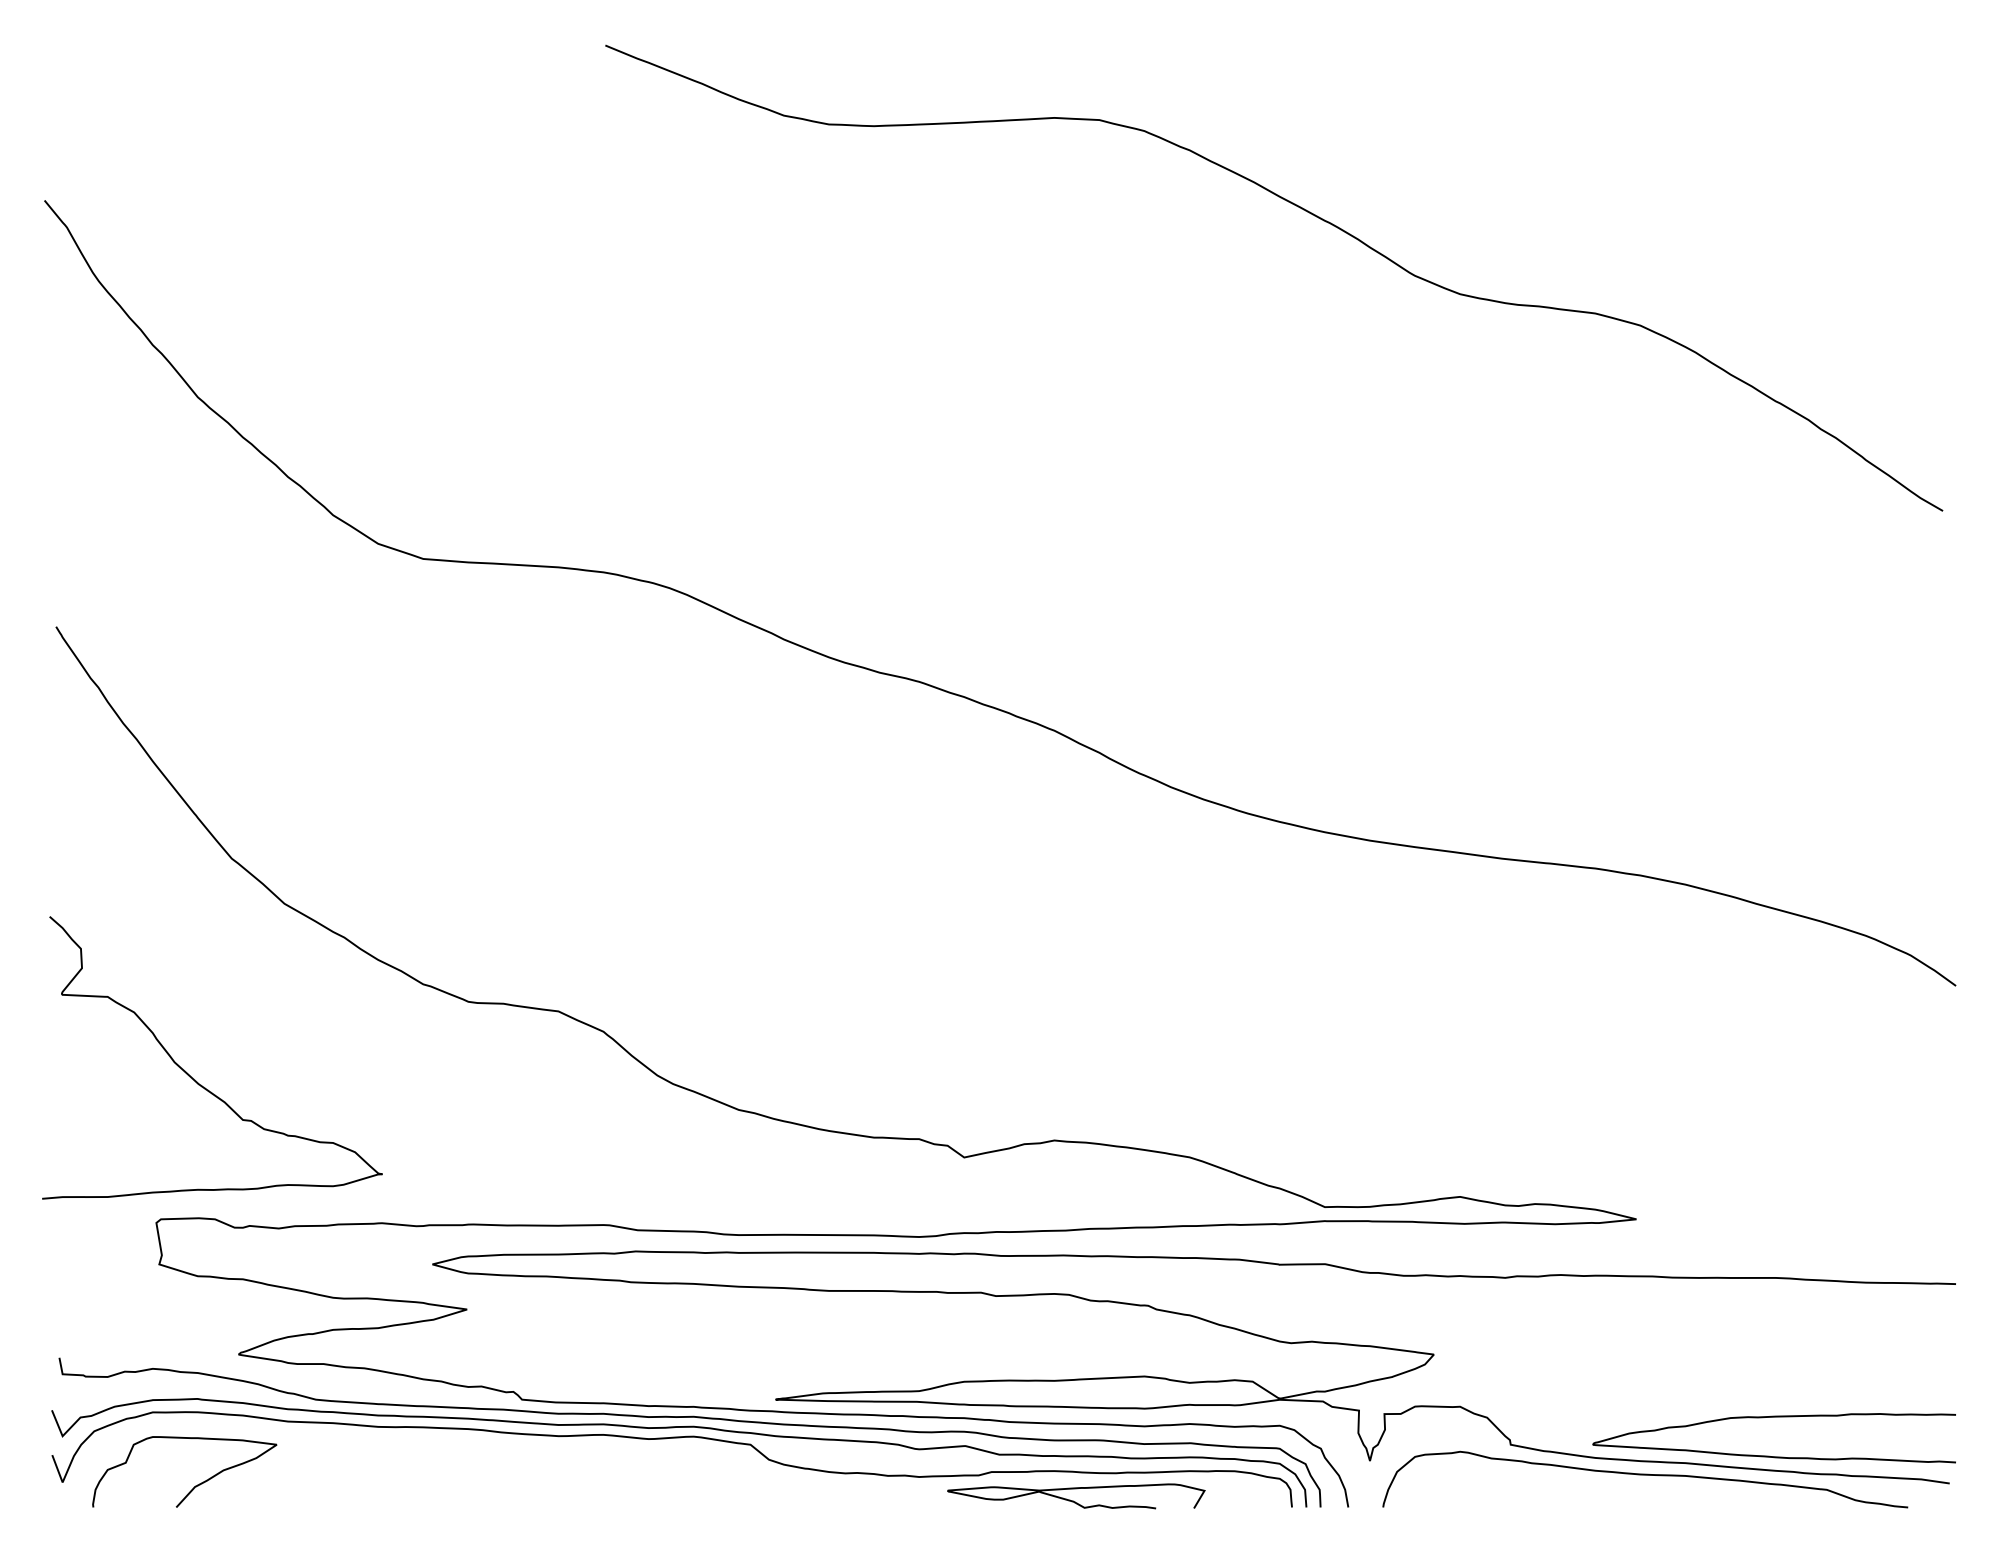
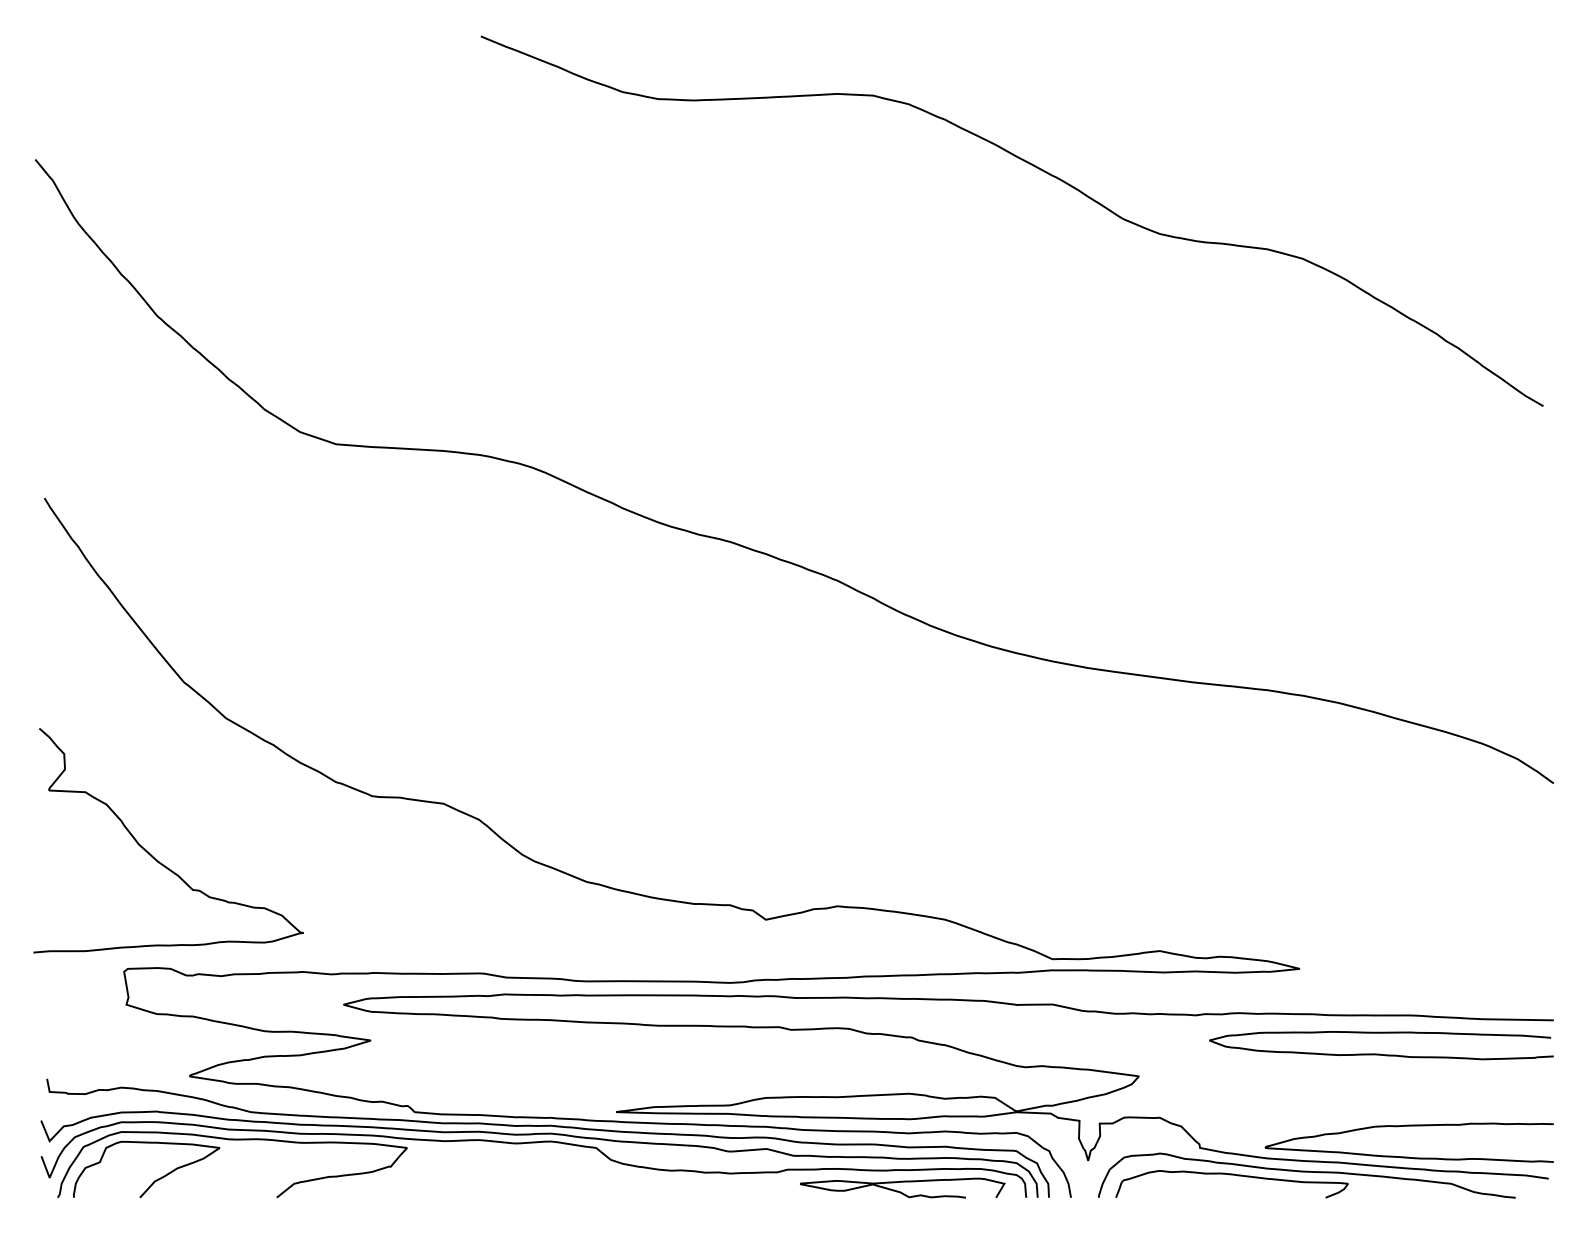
curve: (1738, 1326) -> (1380, 1054), added
curve: (296, 1435) -> (235, 1140), added
curve: (1551, 1479) -> (1232, 1175), added
curve: (1073, 1500) -> (900, 1191), moved

